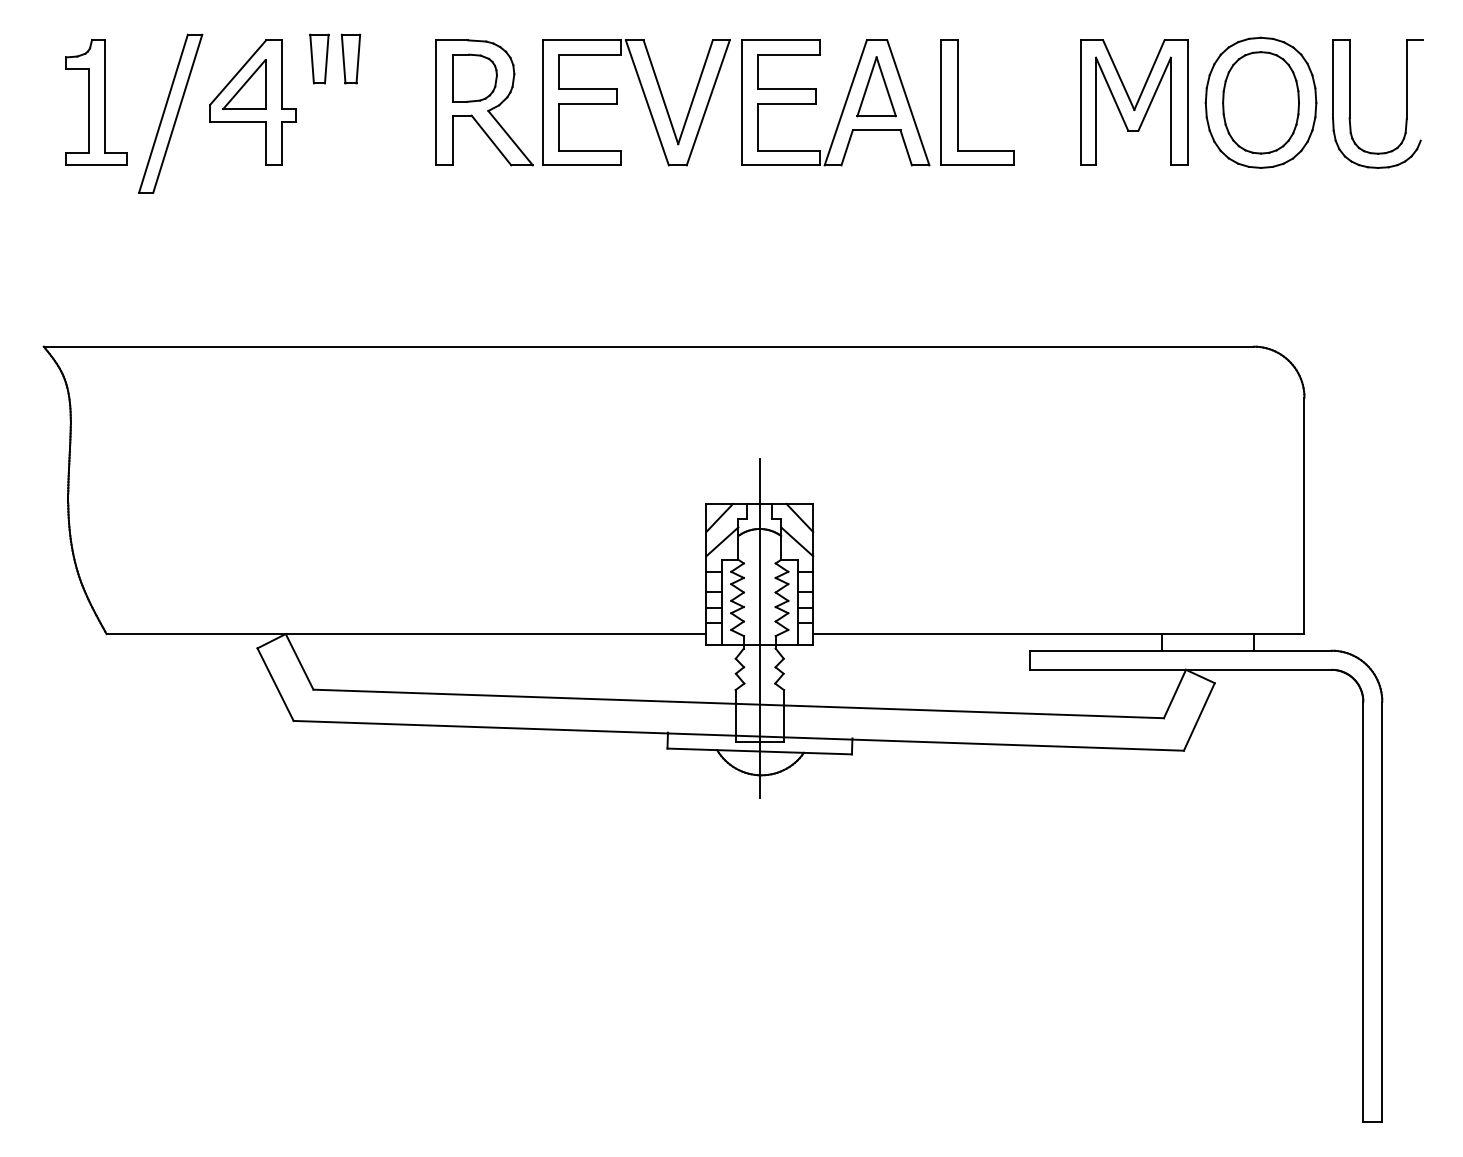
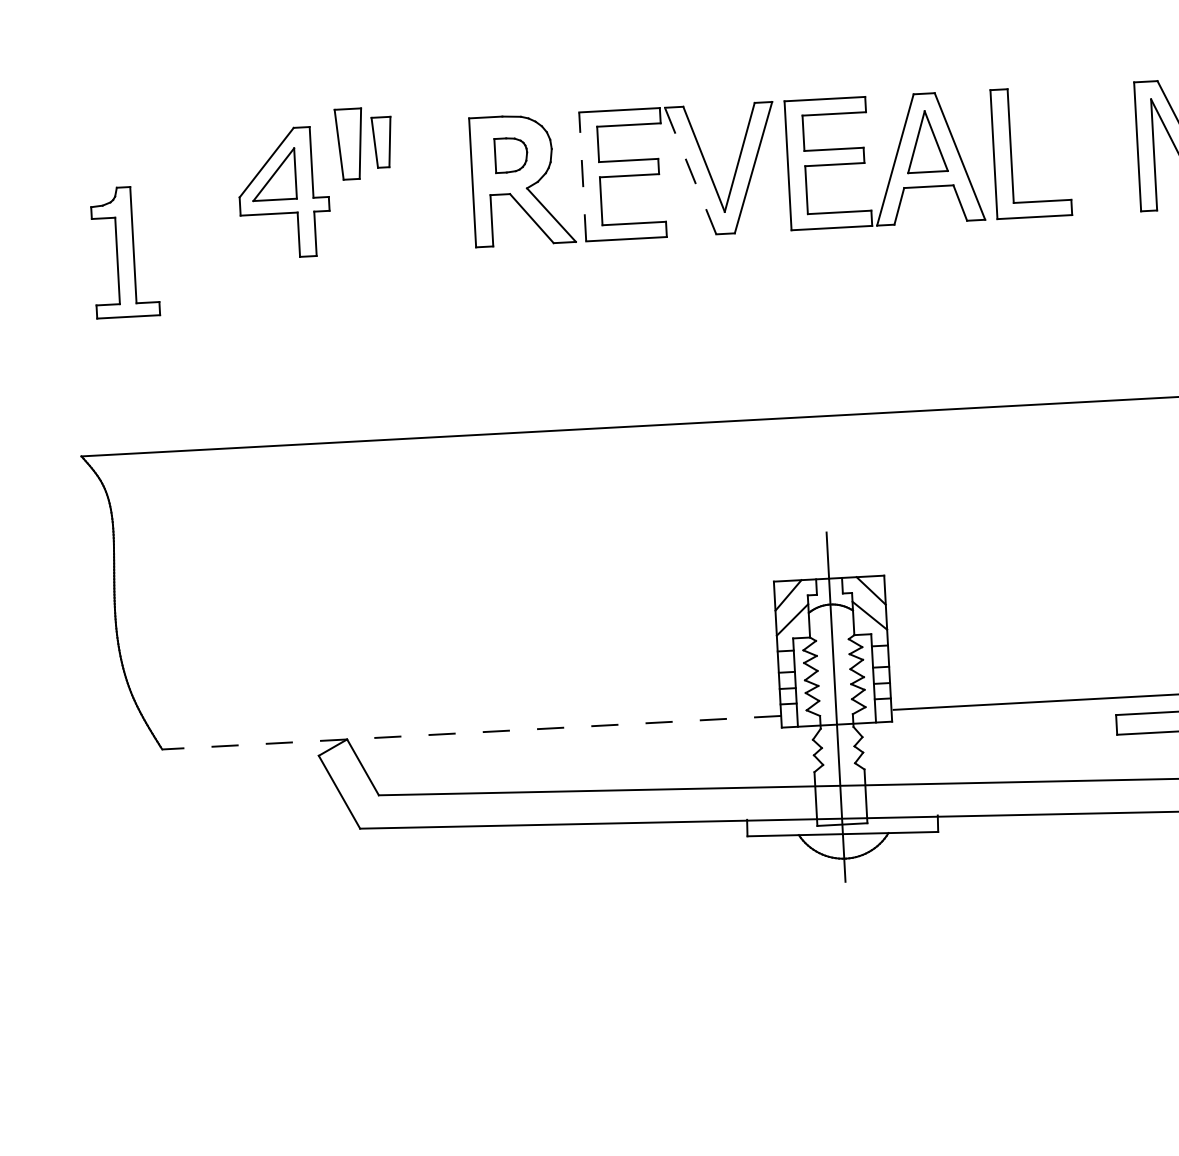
part: (319, 58) -> (349, 143), size x1.4
part: (474, 77) -> (510, 154), size x0.7
part: (96, 102) -> (124, 252), moved
line: (542, 102) -> (582, 176), solid -> dashed
line: (647, 102) -> (690, 170), solid -> dashed
part: (170, 113) -> (199, 208), removed
line: (406, 634) -> (471, 733), solid -> dashed

